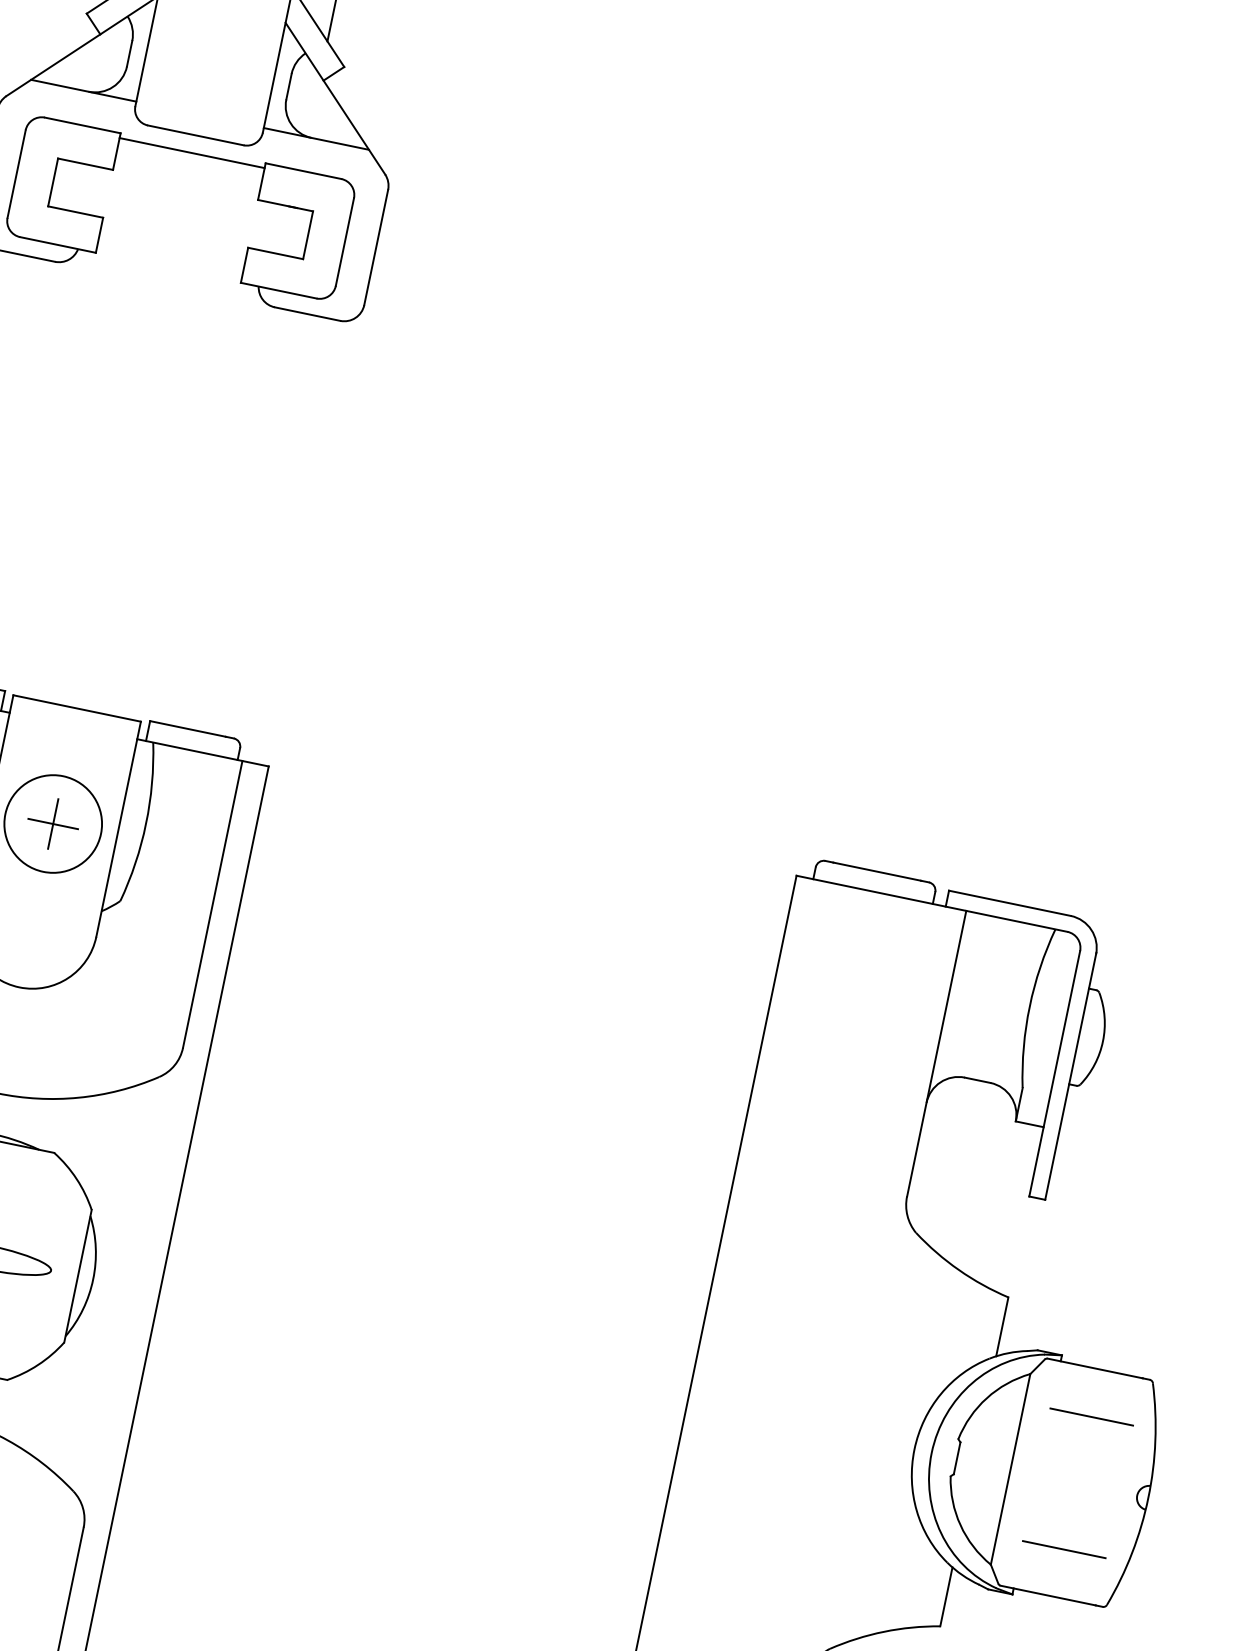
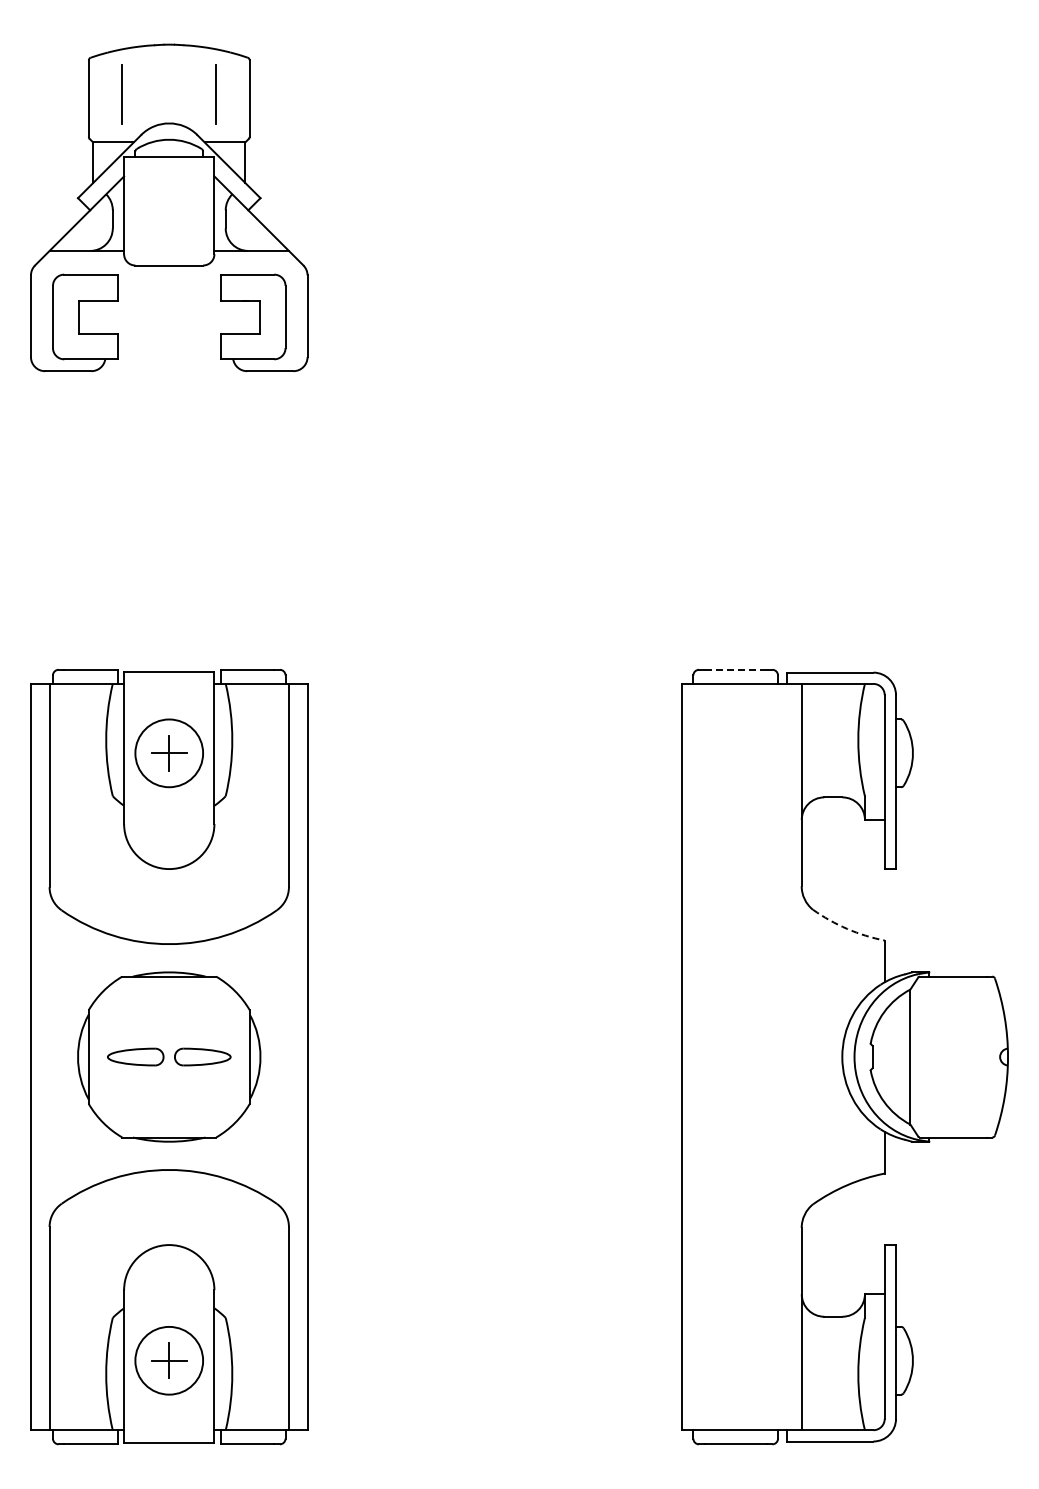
line: (190, 153) -> (168, 278), removed
line: (878, 871) -> (736, 669), solid -> dashed
arc: (959, 1269) -> (847, 928), solid -> dashed
line: (1090, 1415) -> (957, 1009), removed
line: (1063, 1550) -> (957, 1104), removed

